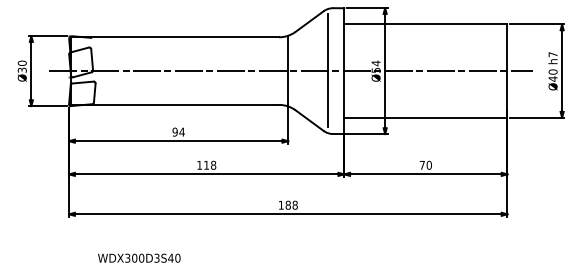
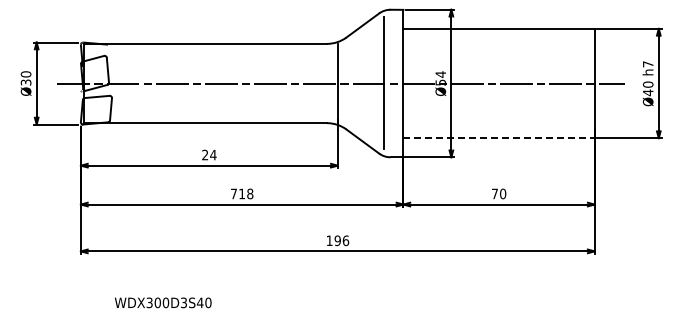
line: (426, 118) -> (499, 138), solid -> dashed
text: (175, 132) -> (205, 155), 94 -> 24
text: (199, 164) -> (233, 193), 118 -> 718
text: (291, 205) -> (341, 240), 188 -> 196

